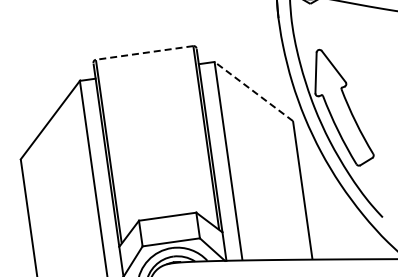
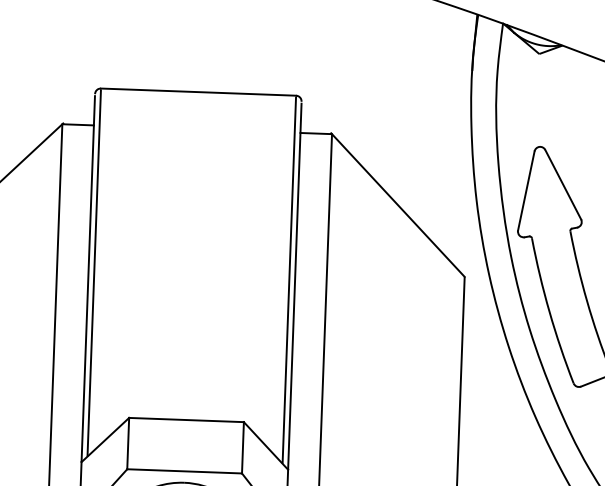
line: (144, 53) -> (198, 93), dashed -> solid
line: (253, 91) -> (397, 205), dashed -> solid

